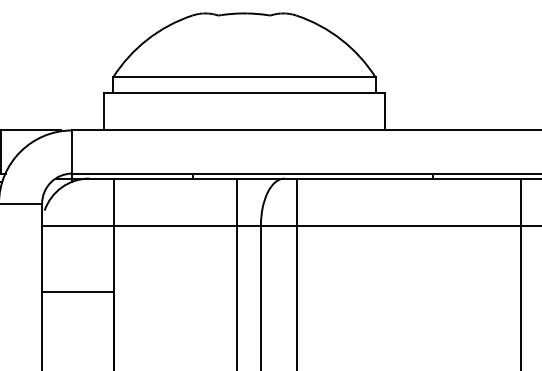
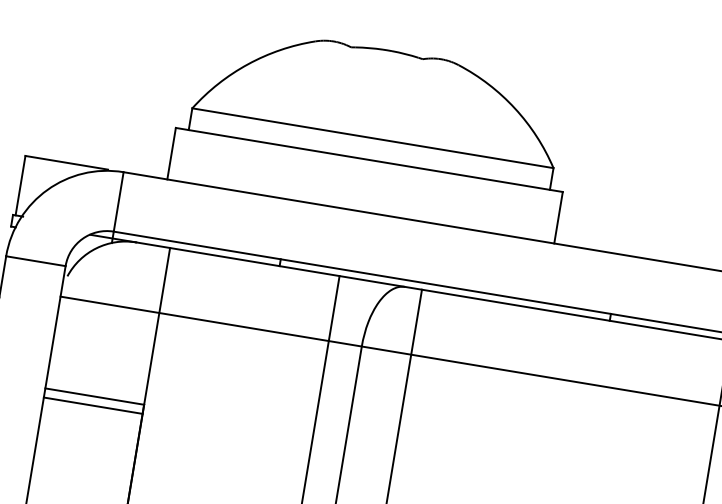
line: (77, 299) -> (92, 406), added

